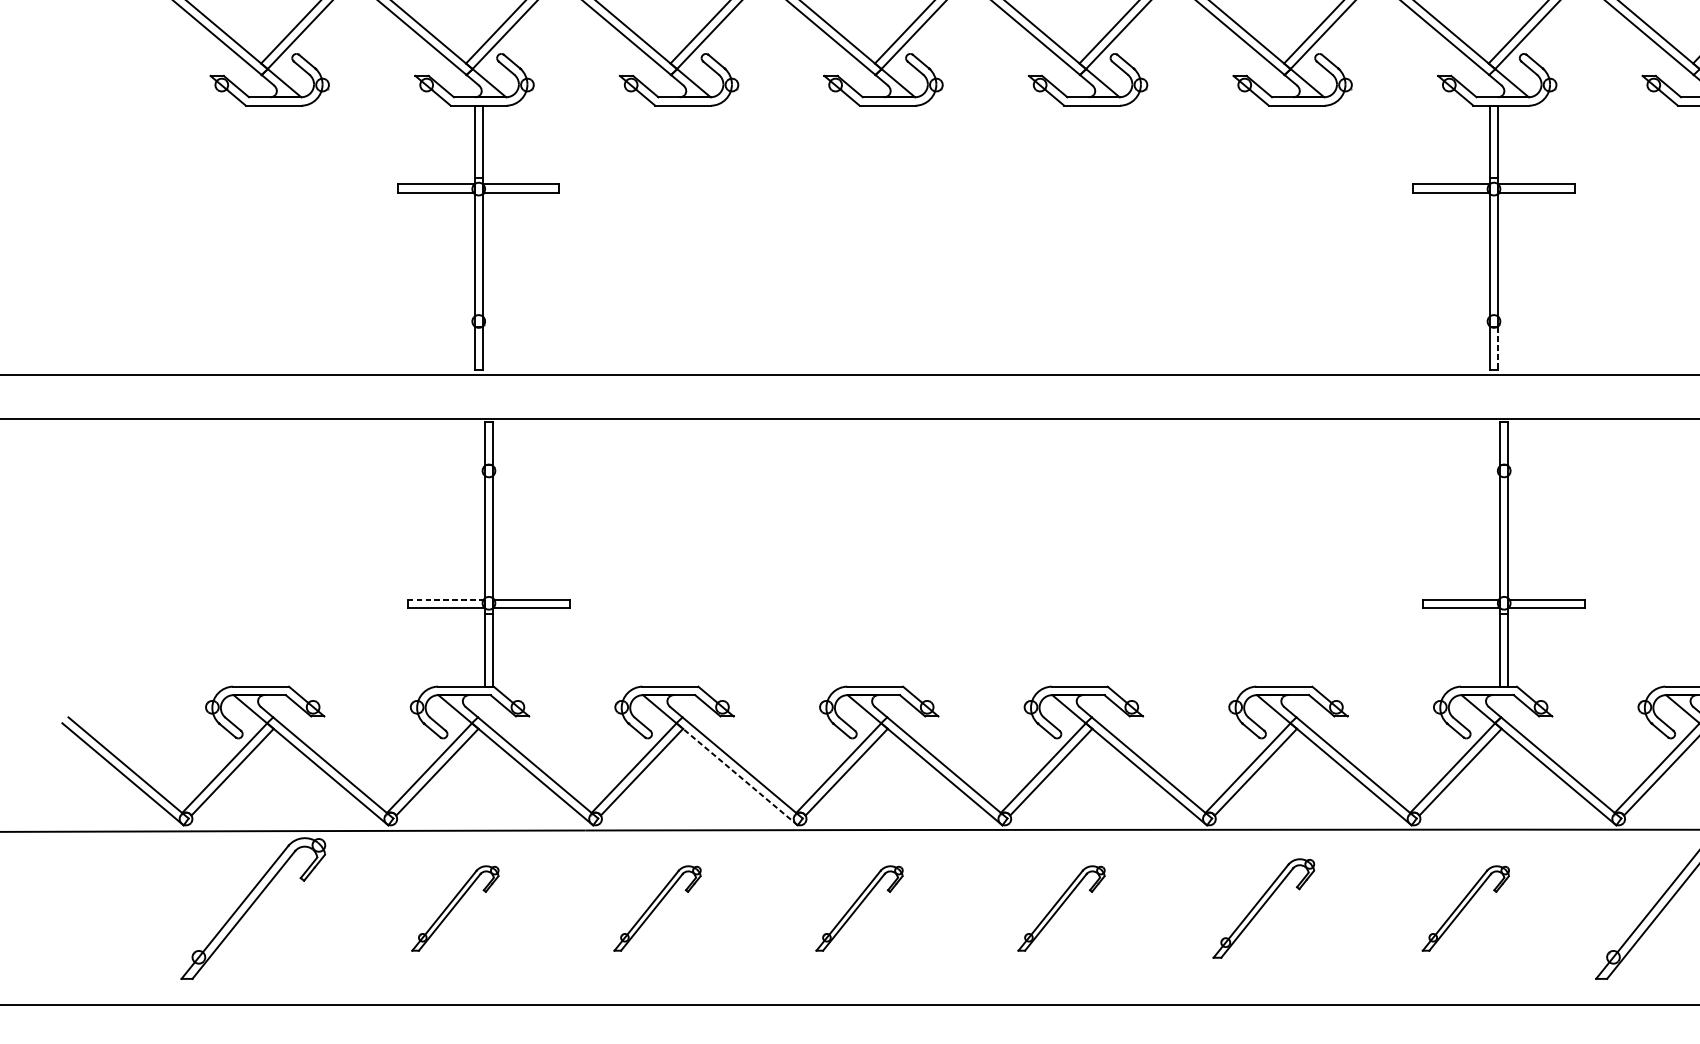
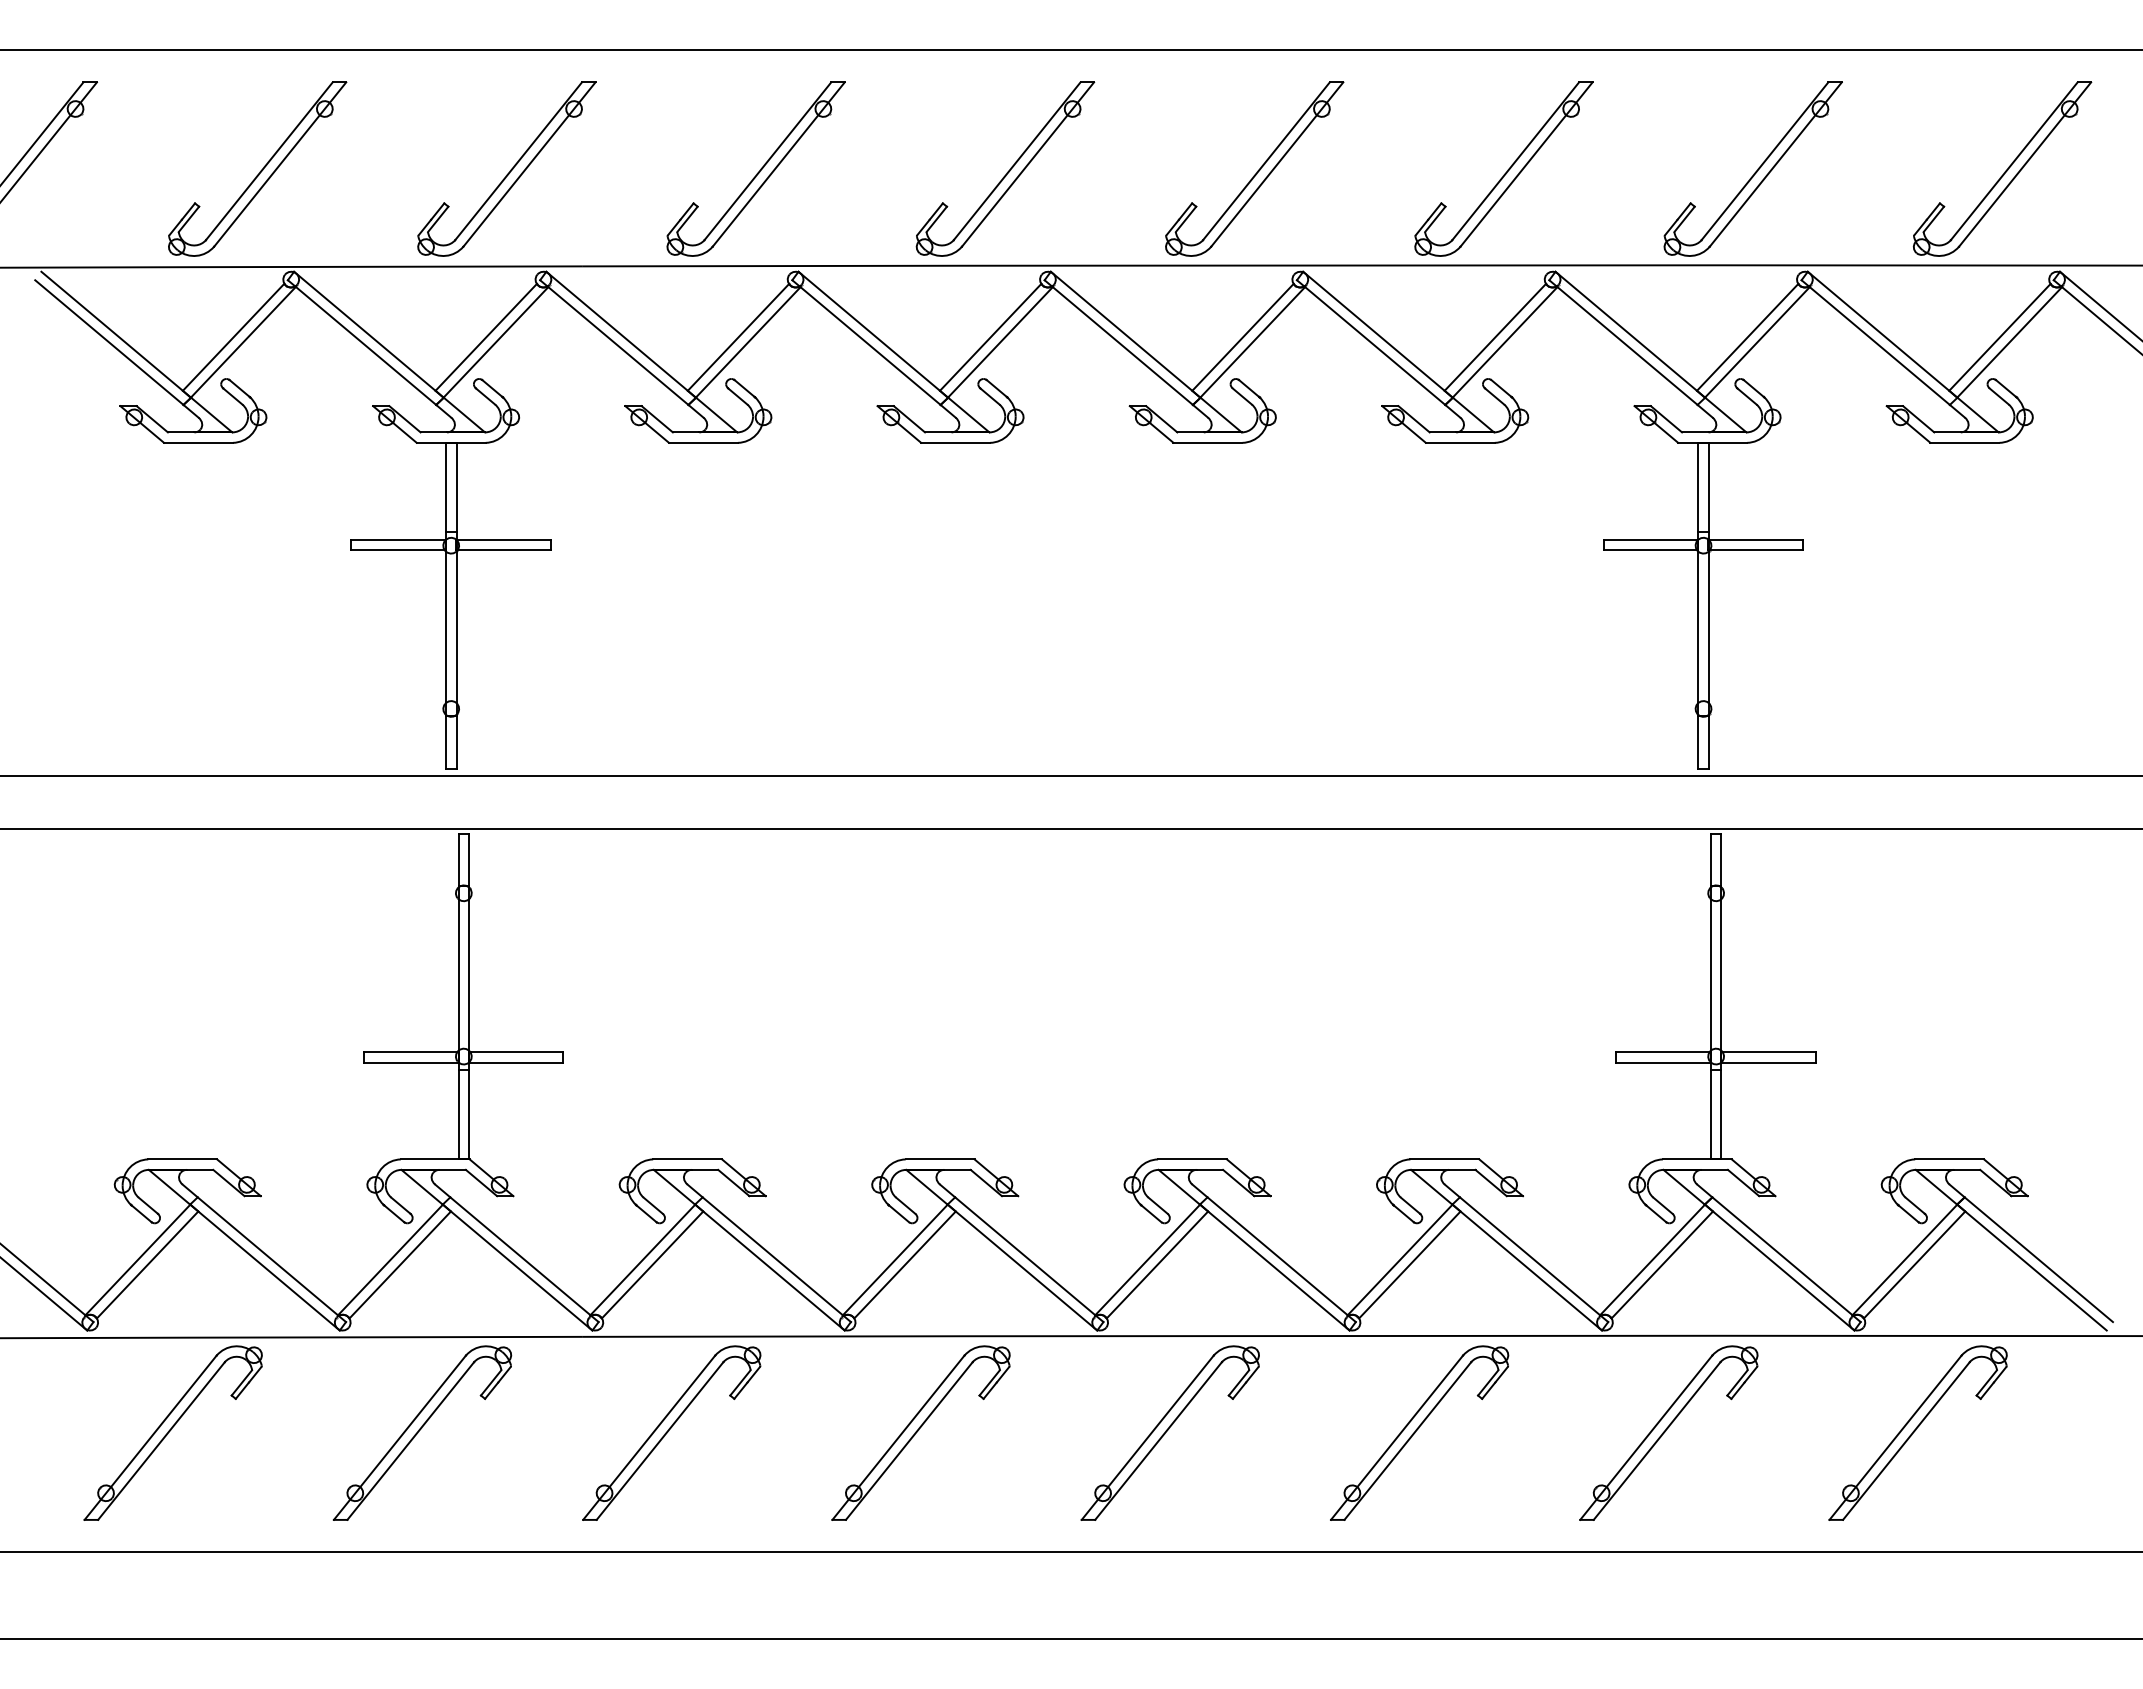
line: (1498, 348) -> (1708, 742), dashed -> solid
line: (445, 599) -> (410, 1052), dashed -> solid
line: (736, 774) -> (769, 1267), dashed -> solid
part: (455, 908) -> (422, 1432), size x1.67
part: (657, 908) -> (671, 1432), size x1.67
part: (859, 908) -> (920, 1432), size x1.67
part: (1061, 908) -> (1169, 1432), size x1.67
part: (1263, 908) -> (1419, 1432), size x1.43
part: (1465, 908) -> (1668, 1432), size x1.67

